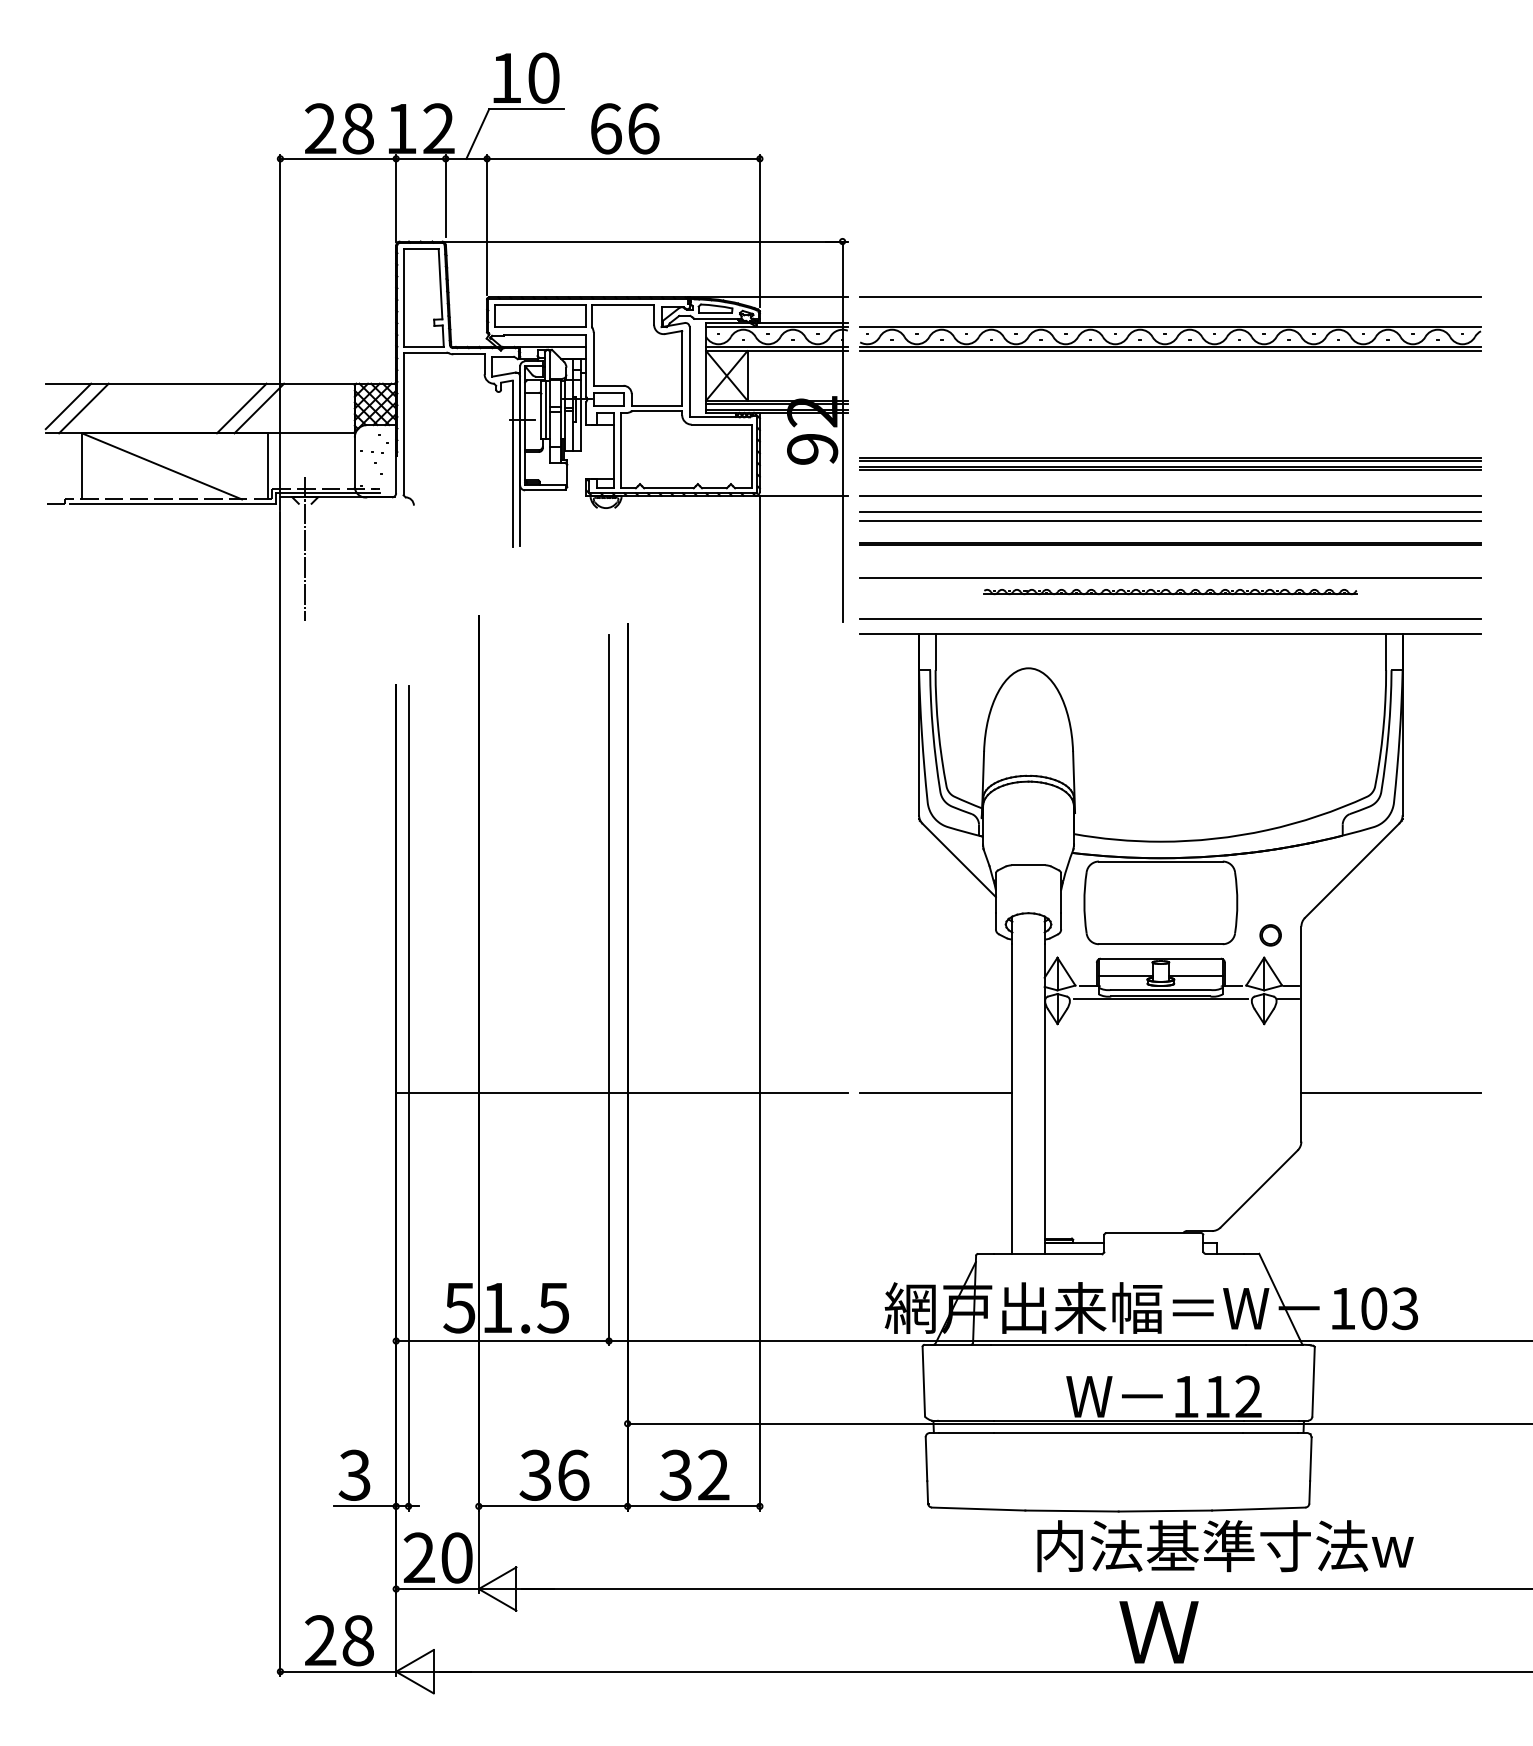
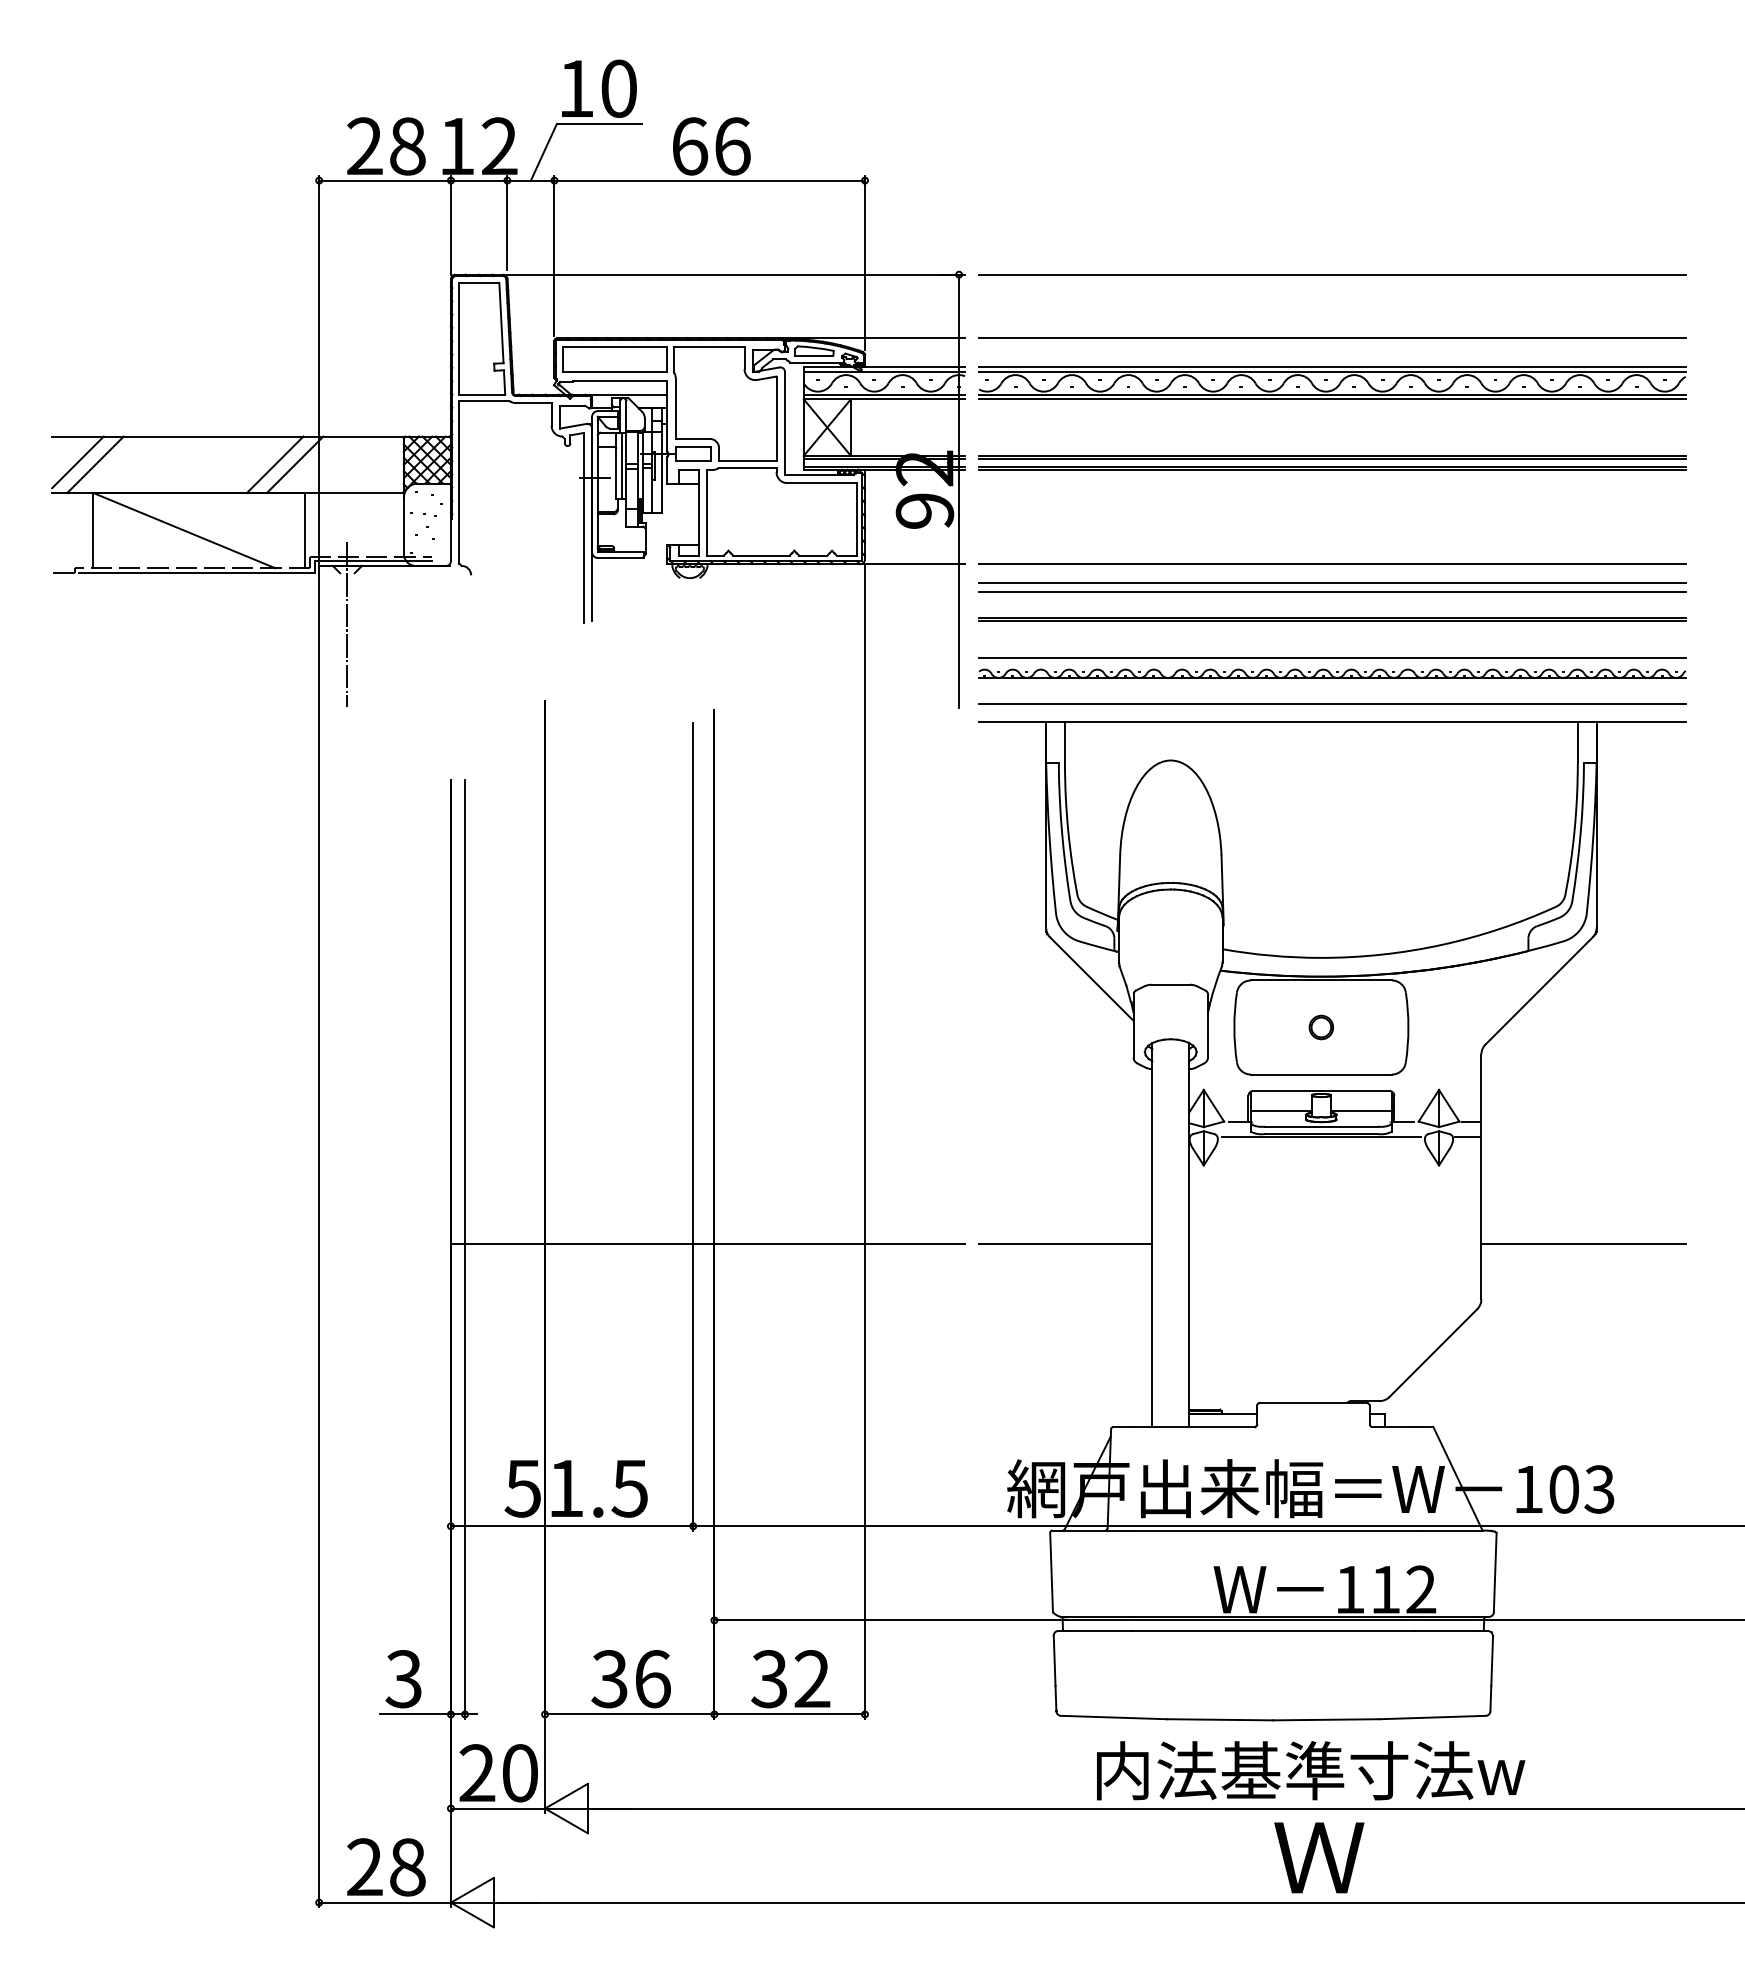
line: (1170, 241) -> (1332, 274), added
line: (1170, 323) -> (1332, 367), added
part: (1170, 463) -> (1332, 462), moved
part: (1170, 591) -> (1332, 673), size x1.67
part: (1270, 935) -> (1321, 1027), moved
text: (1225, 1545) -> (1311, 1770), moved

